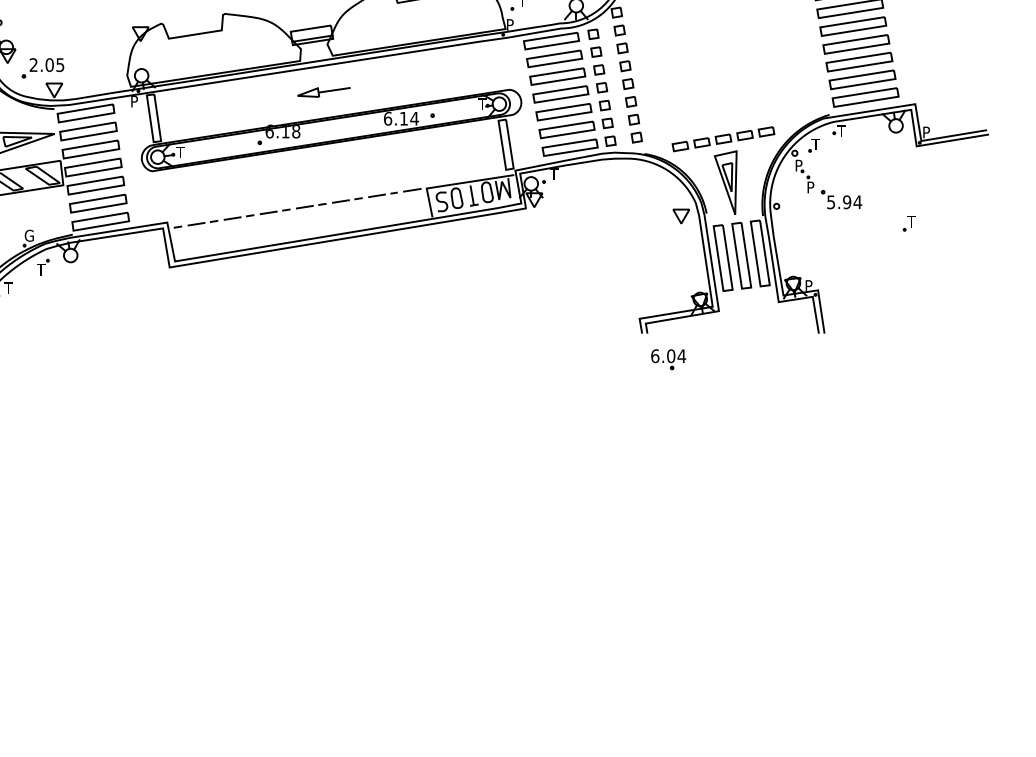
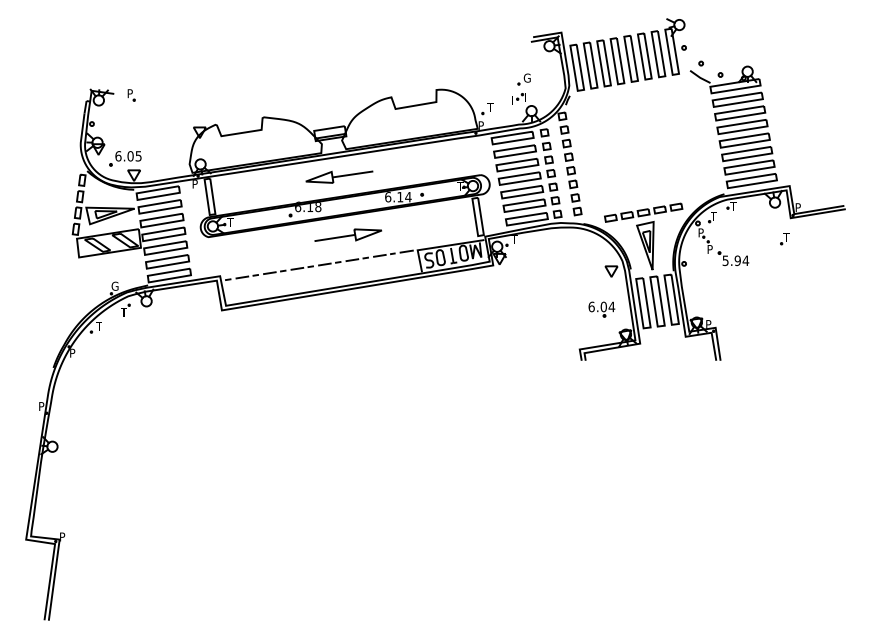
text: (33, 65) -> (118, 156), 2.05 -> 6.05
part: (324, 91) -> (339, 176), size x1.67
part: (335, 167) -> (348, 234), added
part: (908, 224) -> (784, 239), moved
part: (668, 359) -> (601, 309), moved

